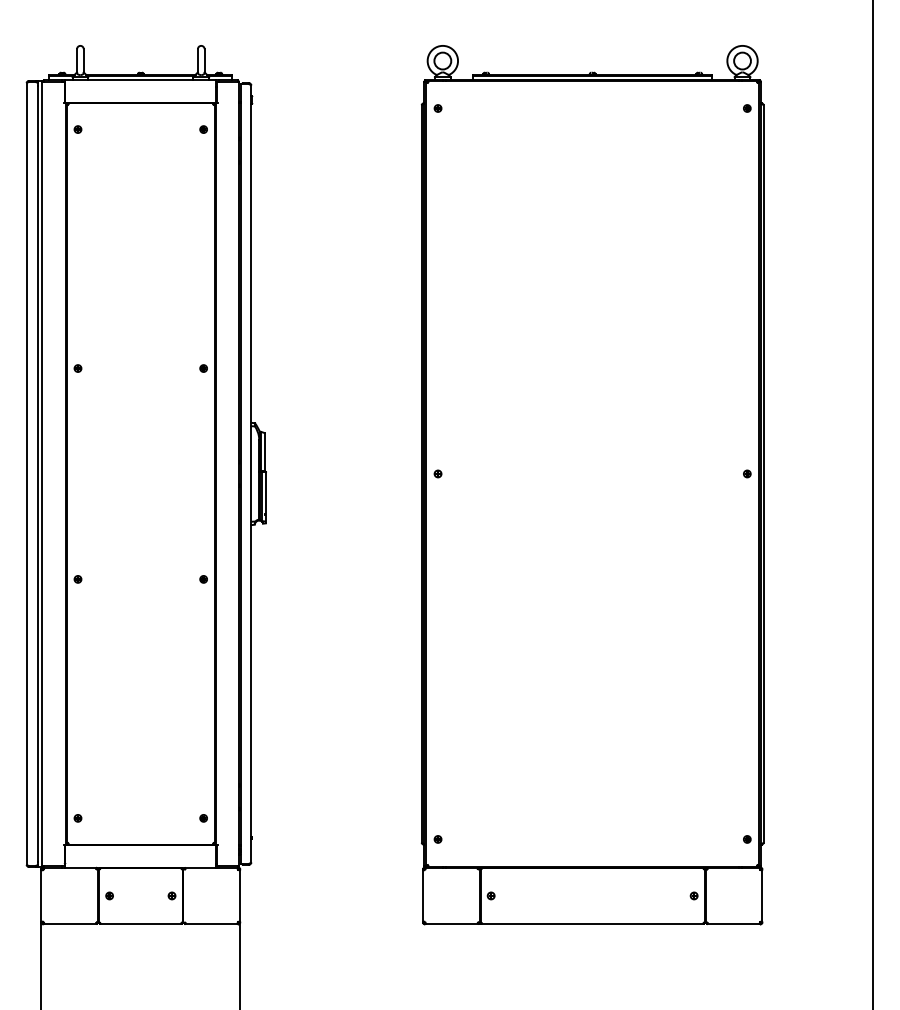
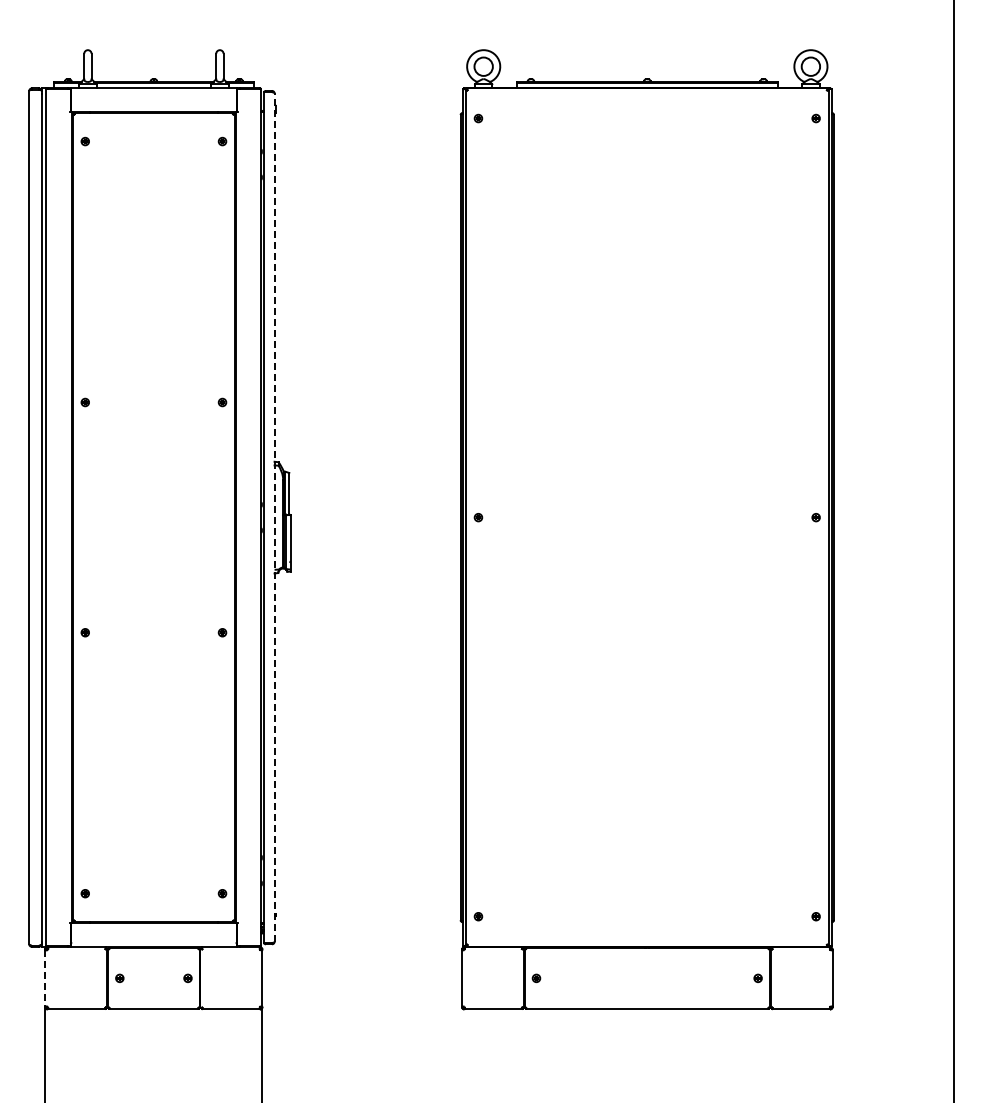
line: (251, 473) -> (274, 517), solid -> dashed
line: (41, 896) -> (45, 978), solid -> dashed

